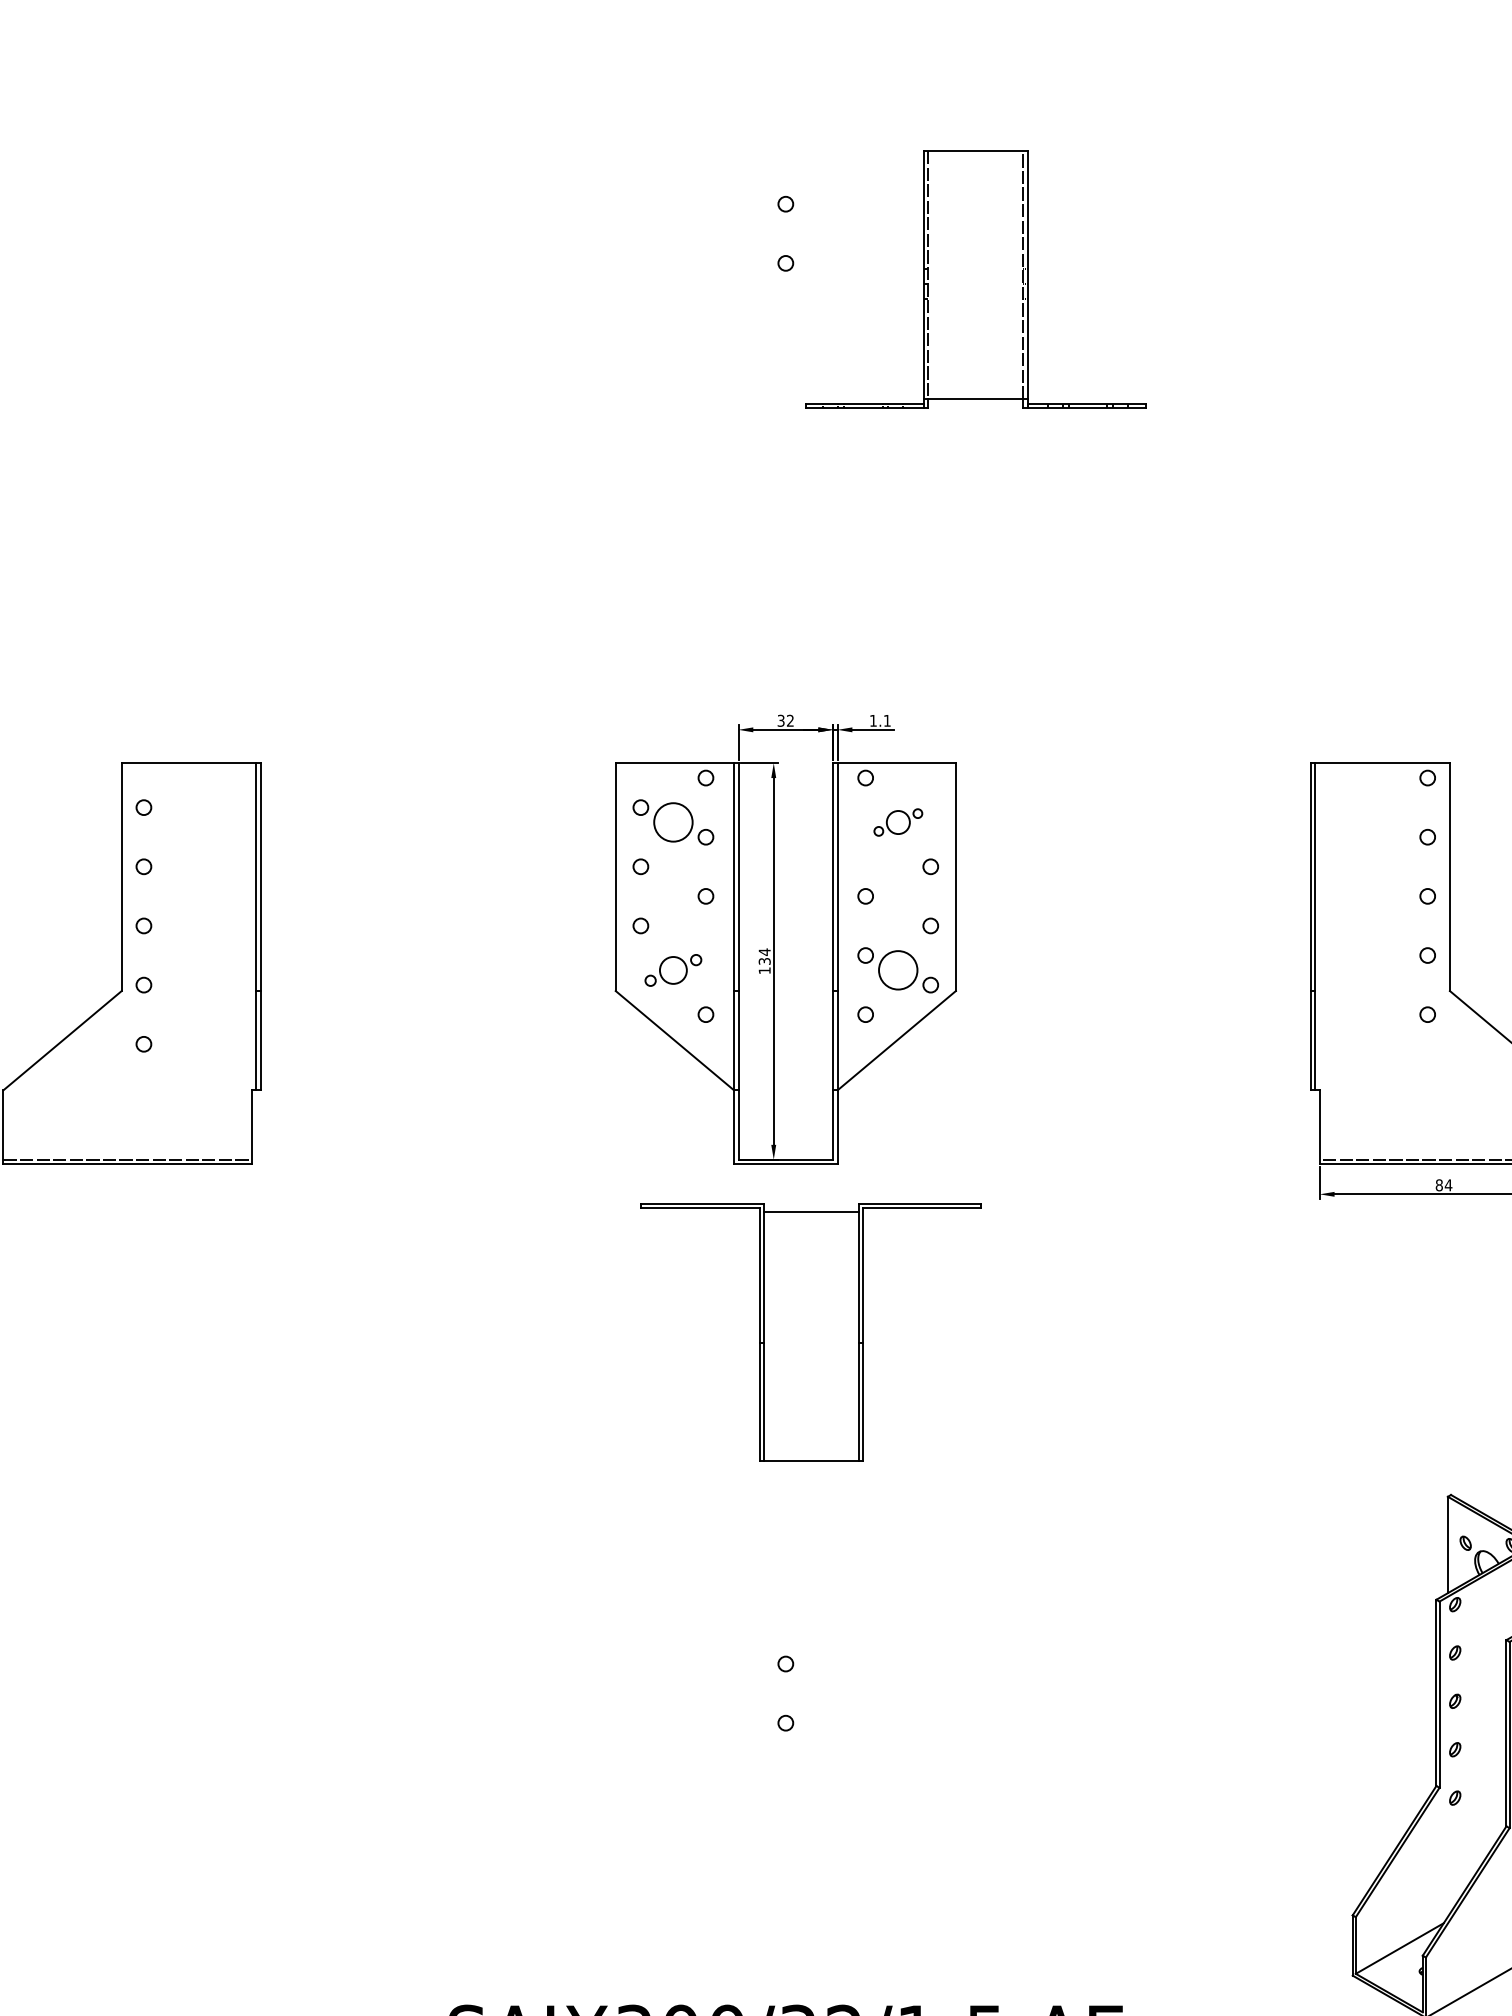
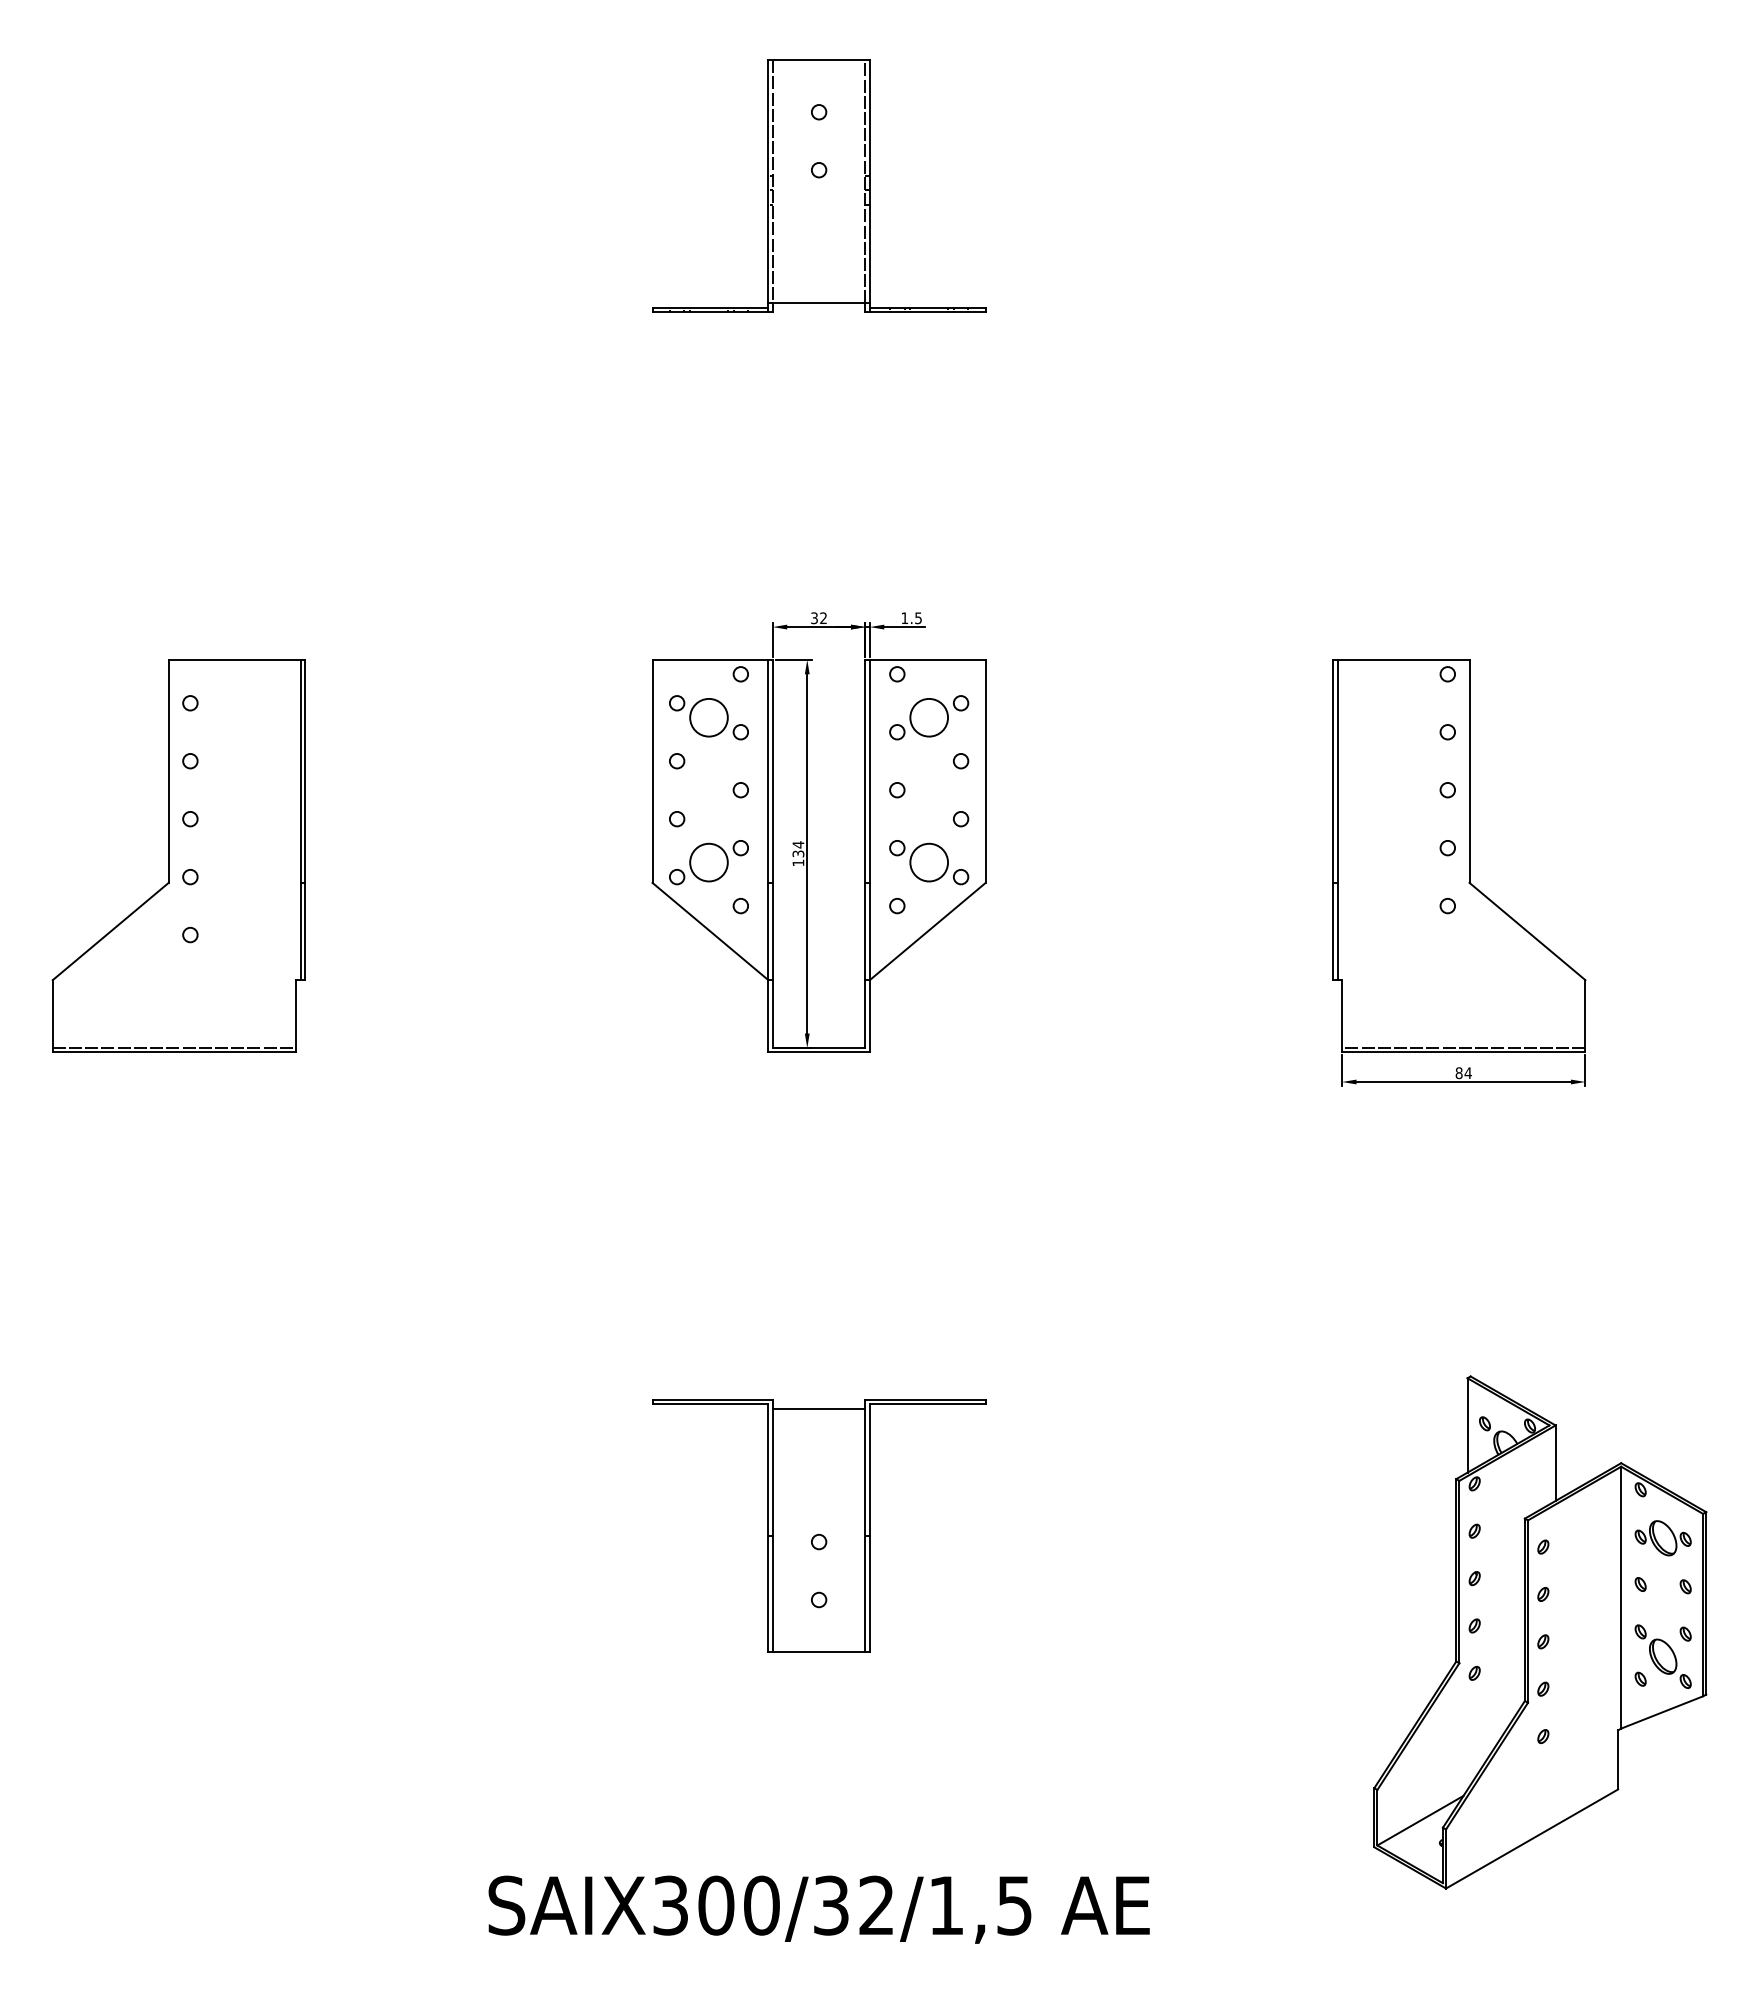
part: (976, 278) -> (819, 185), moved
text: (887, 721) -> (918, 618), 1.1 -> 1.5
part: (898, 822) -> (929, 717), size x1.67
part: (672, 970) -> (708, 862), size x1.43
part: (811, 1331) -> (819, 1525), moved

